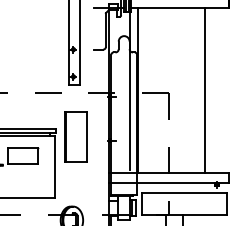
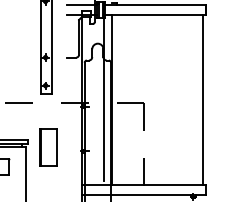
line: (205, 90) -> (203, 99), moved
part: (75, 136) -> (47, 147), size x0.71

